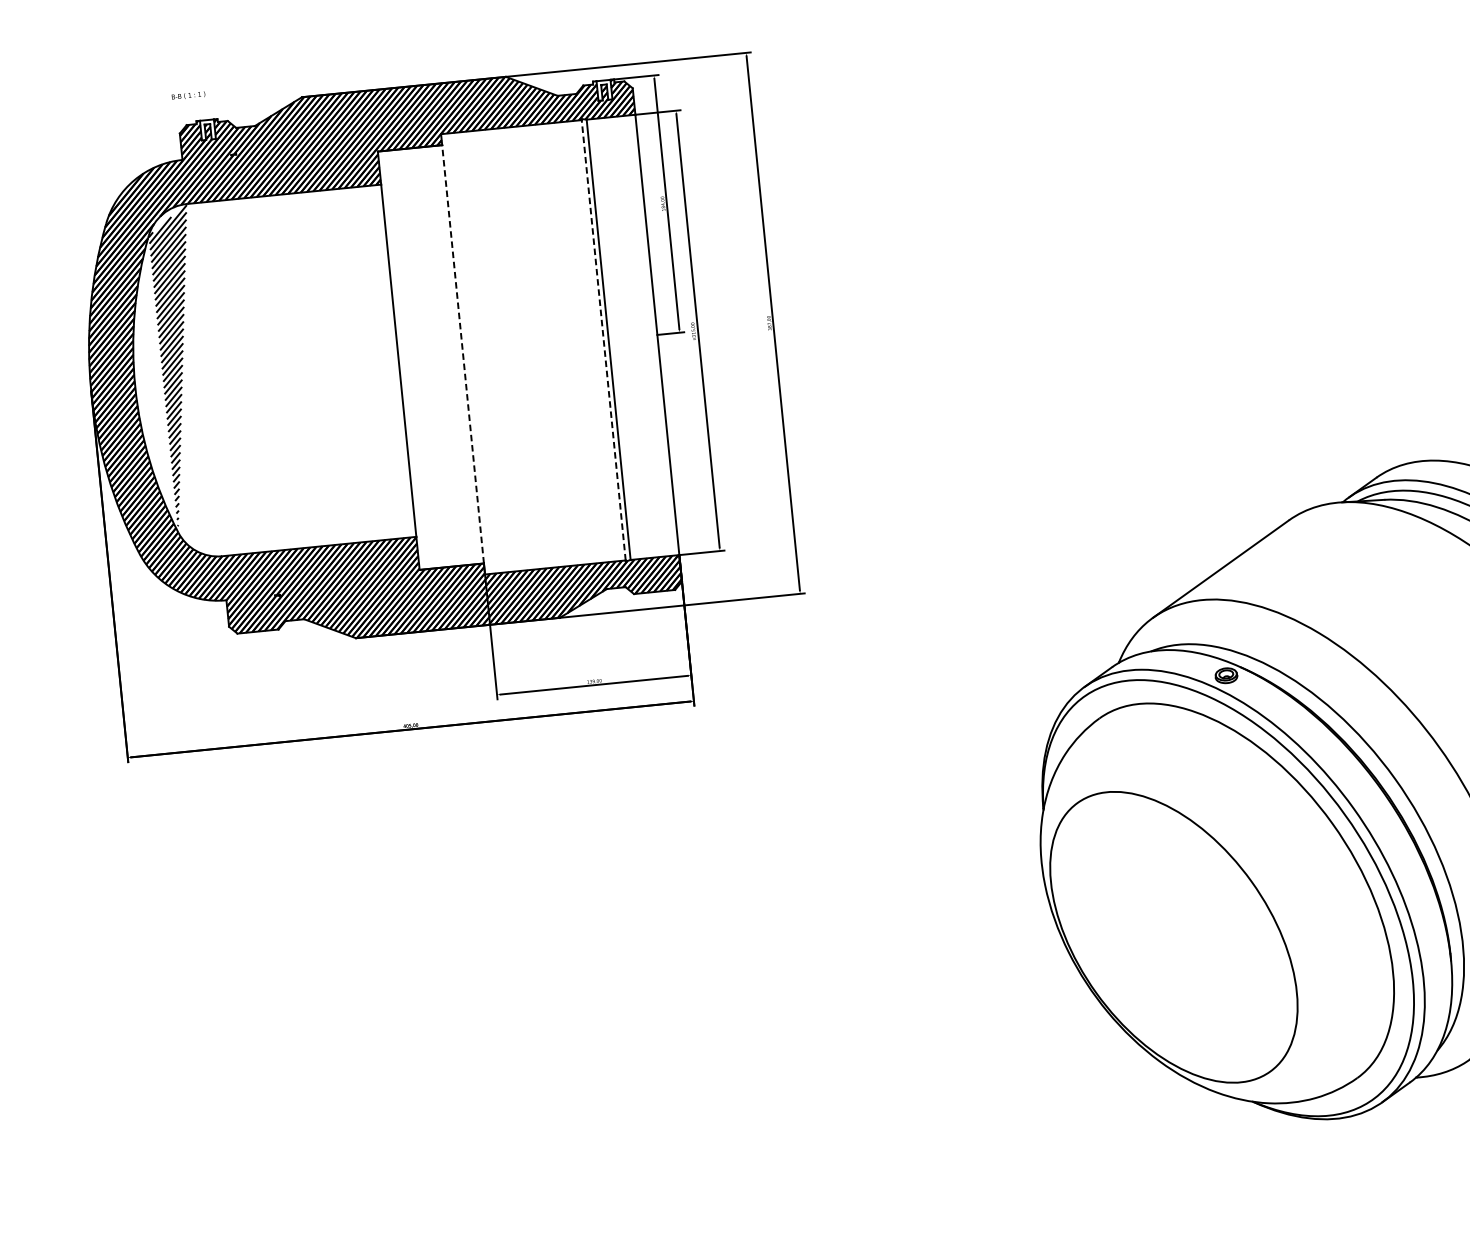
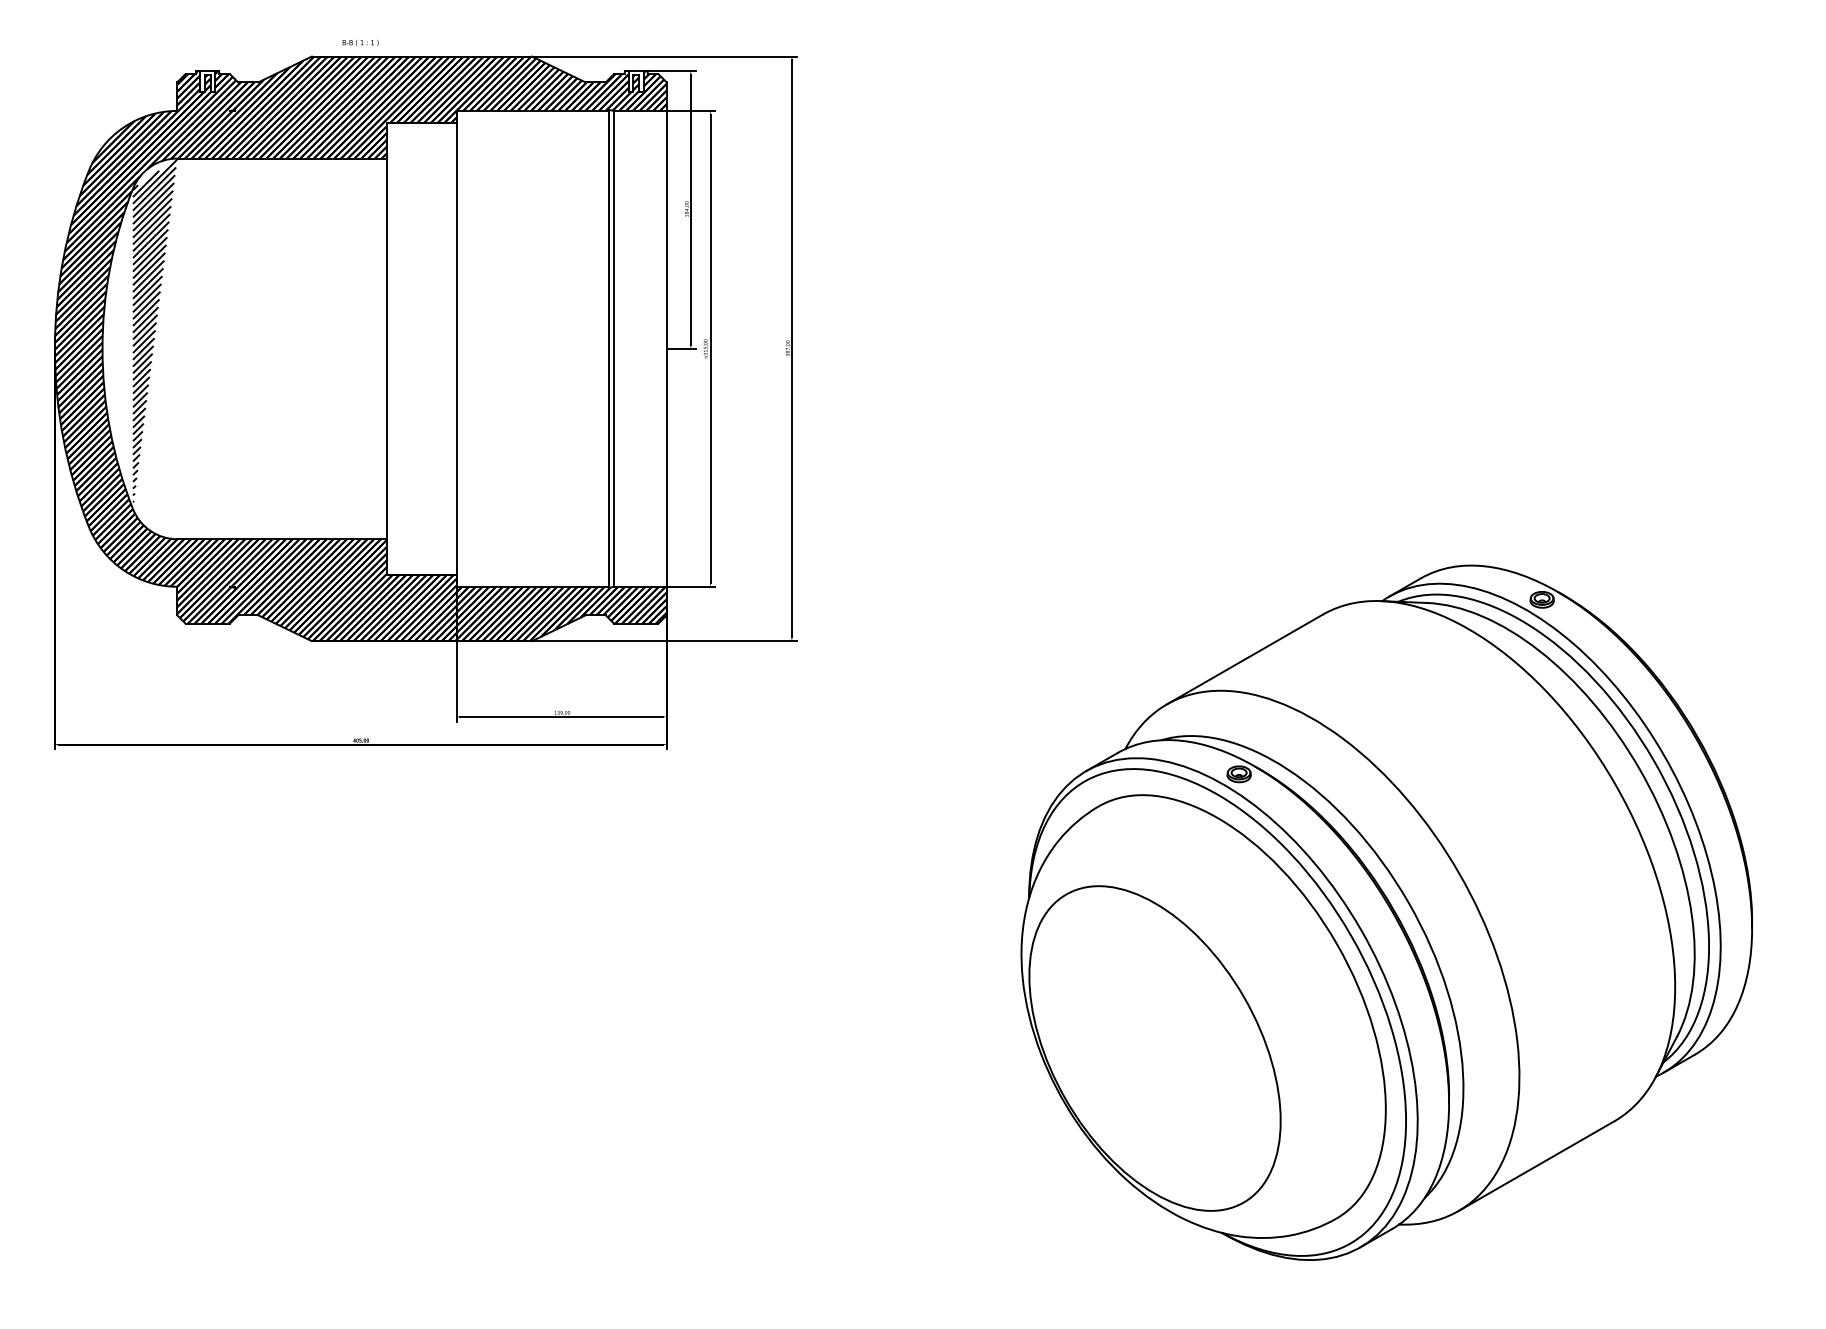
text: (188, 95) -> (360, 42), moved
line: (603, 339) -> (608, 348), dashed -> solid
line: (462, 354) -> (456, 348), dashed -> solid

